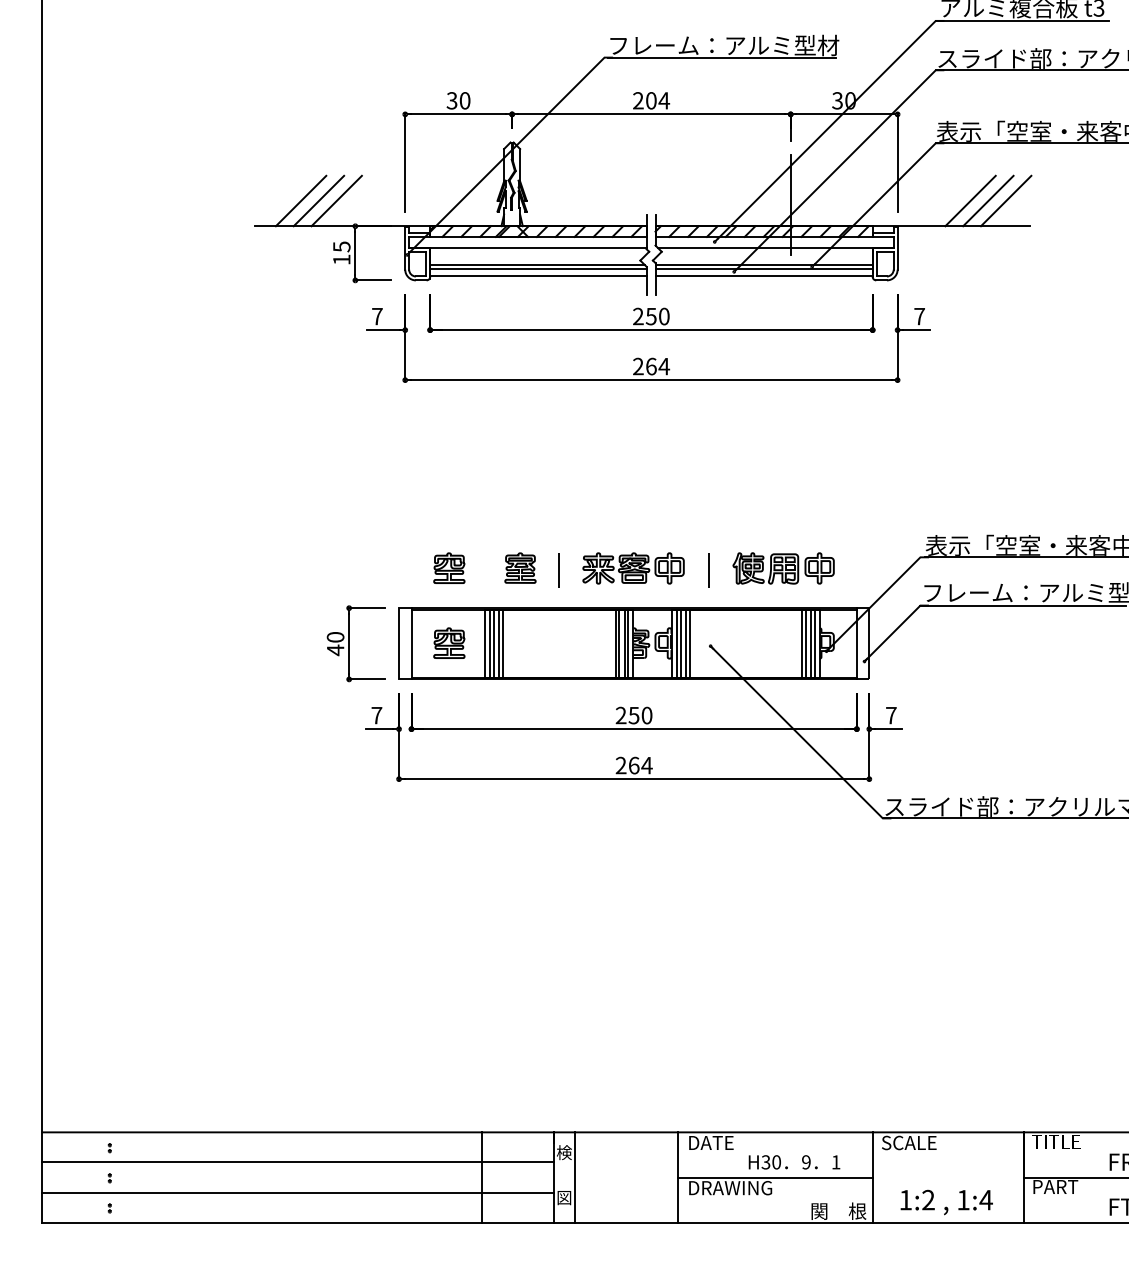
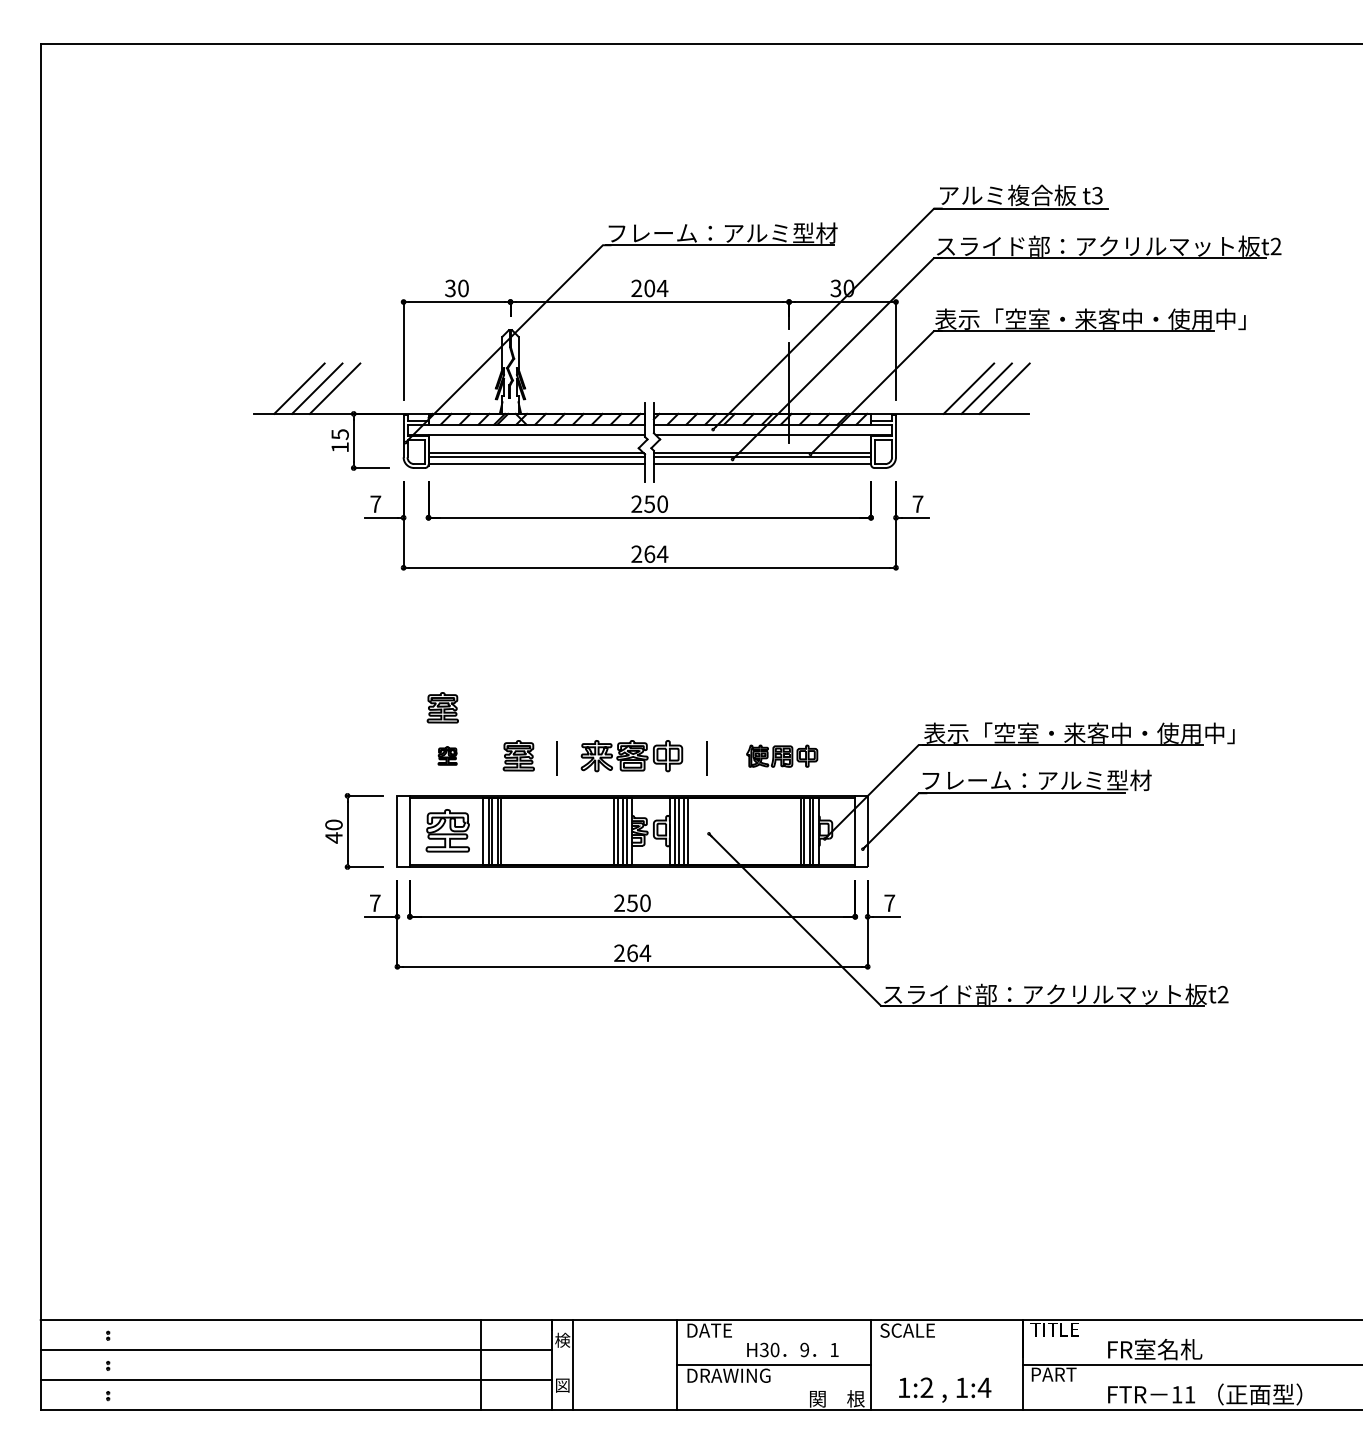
part: (444, 519) -> (442, 707), added
part: (449, 567) -> (447, 755), size x0.6
part: (784, 568) -> (782, 756), size x0.7
part: (449, 642) -> (447, 830), size x1.4

